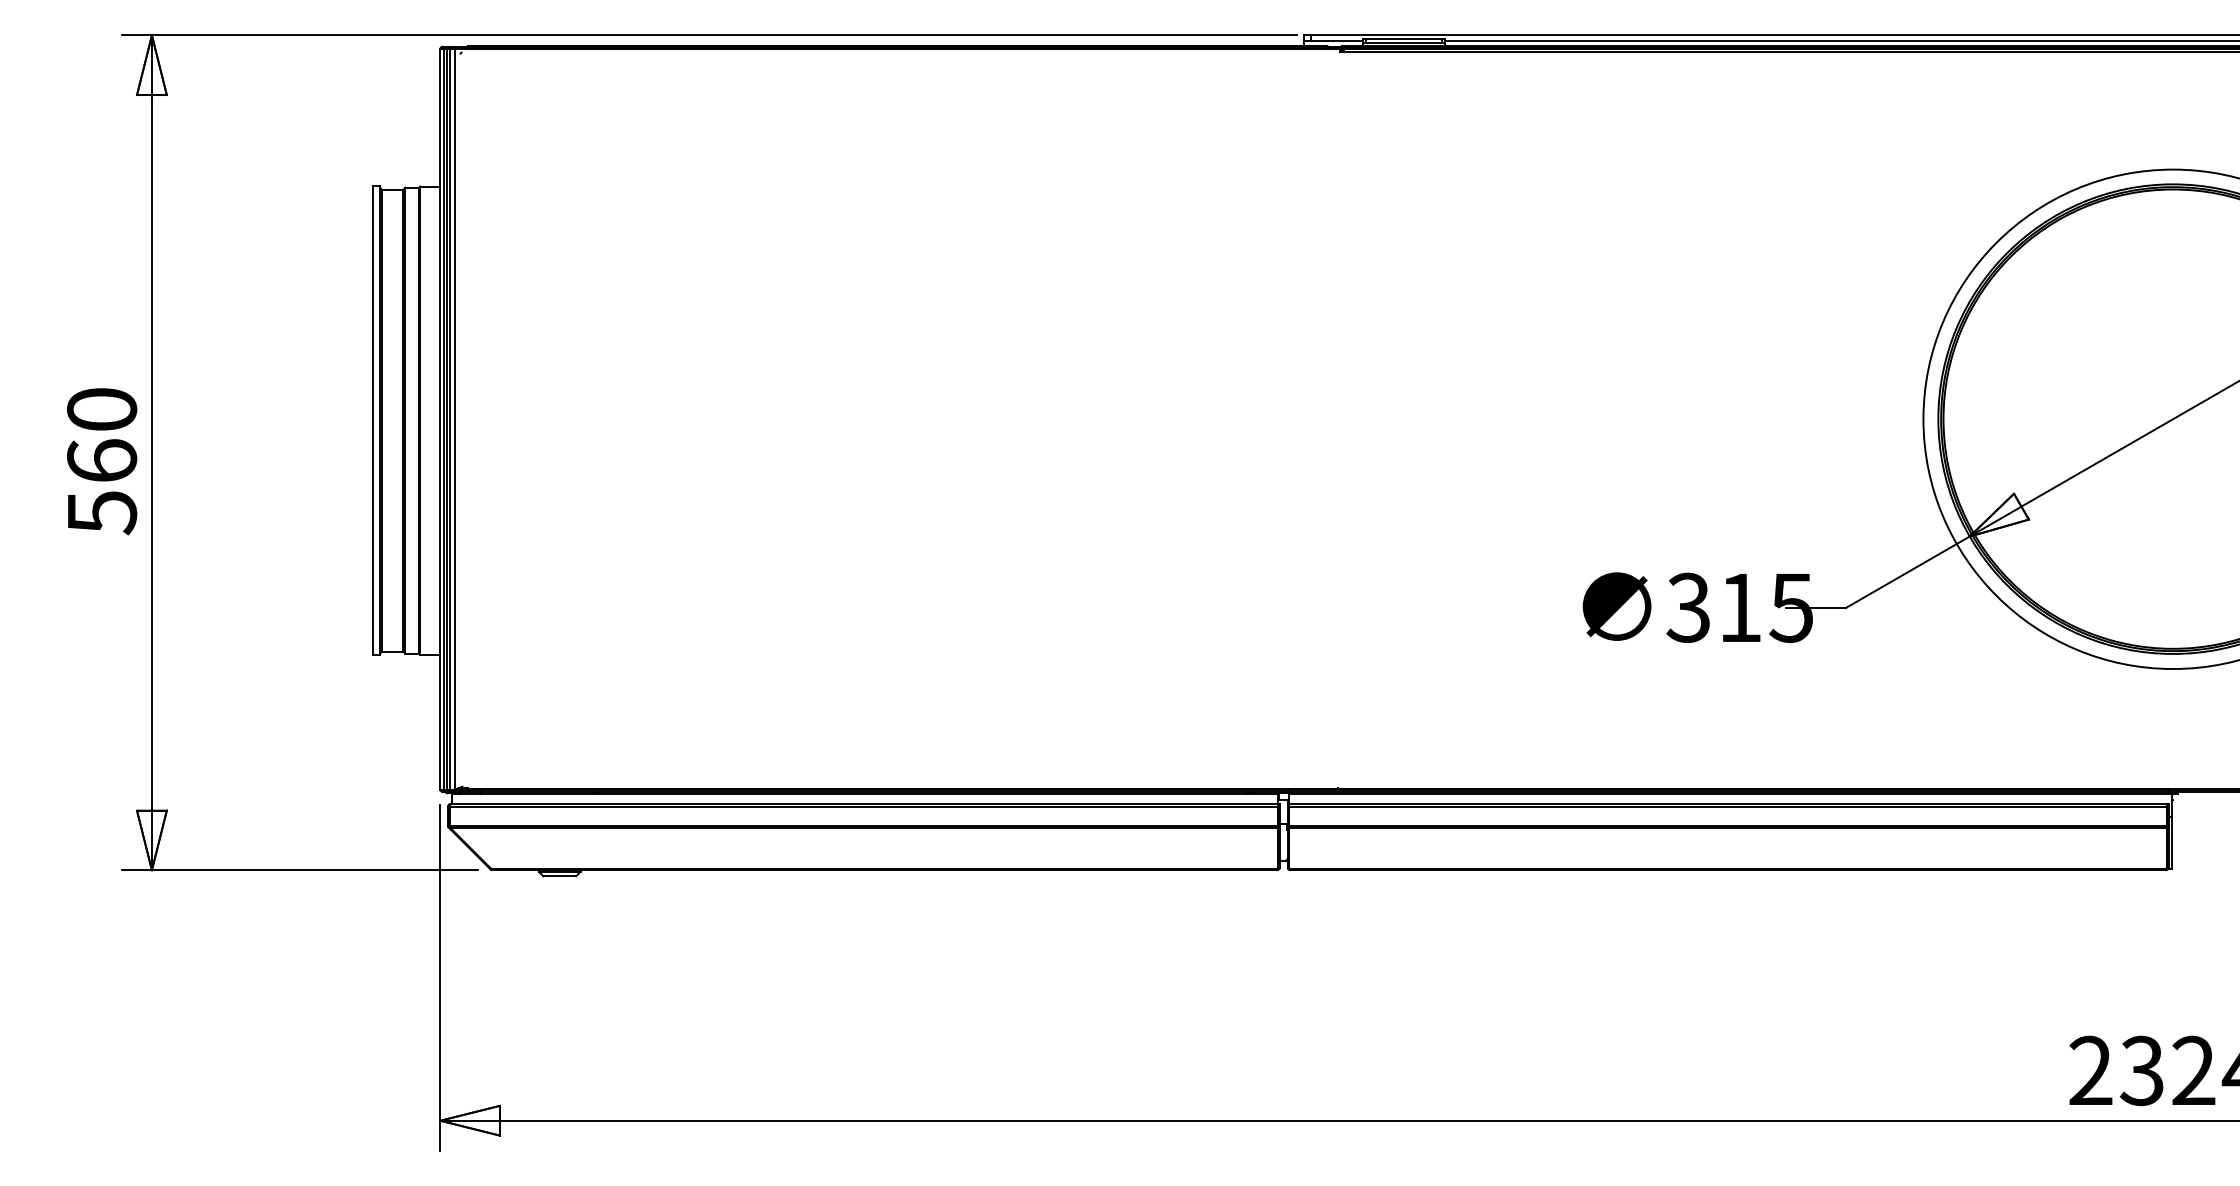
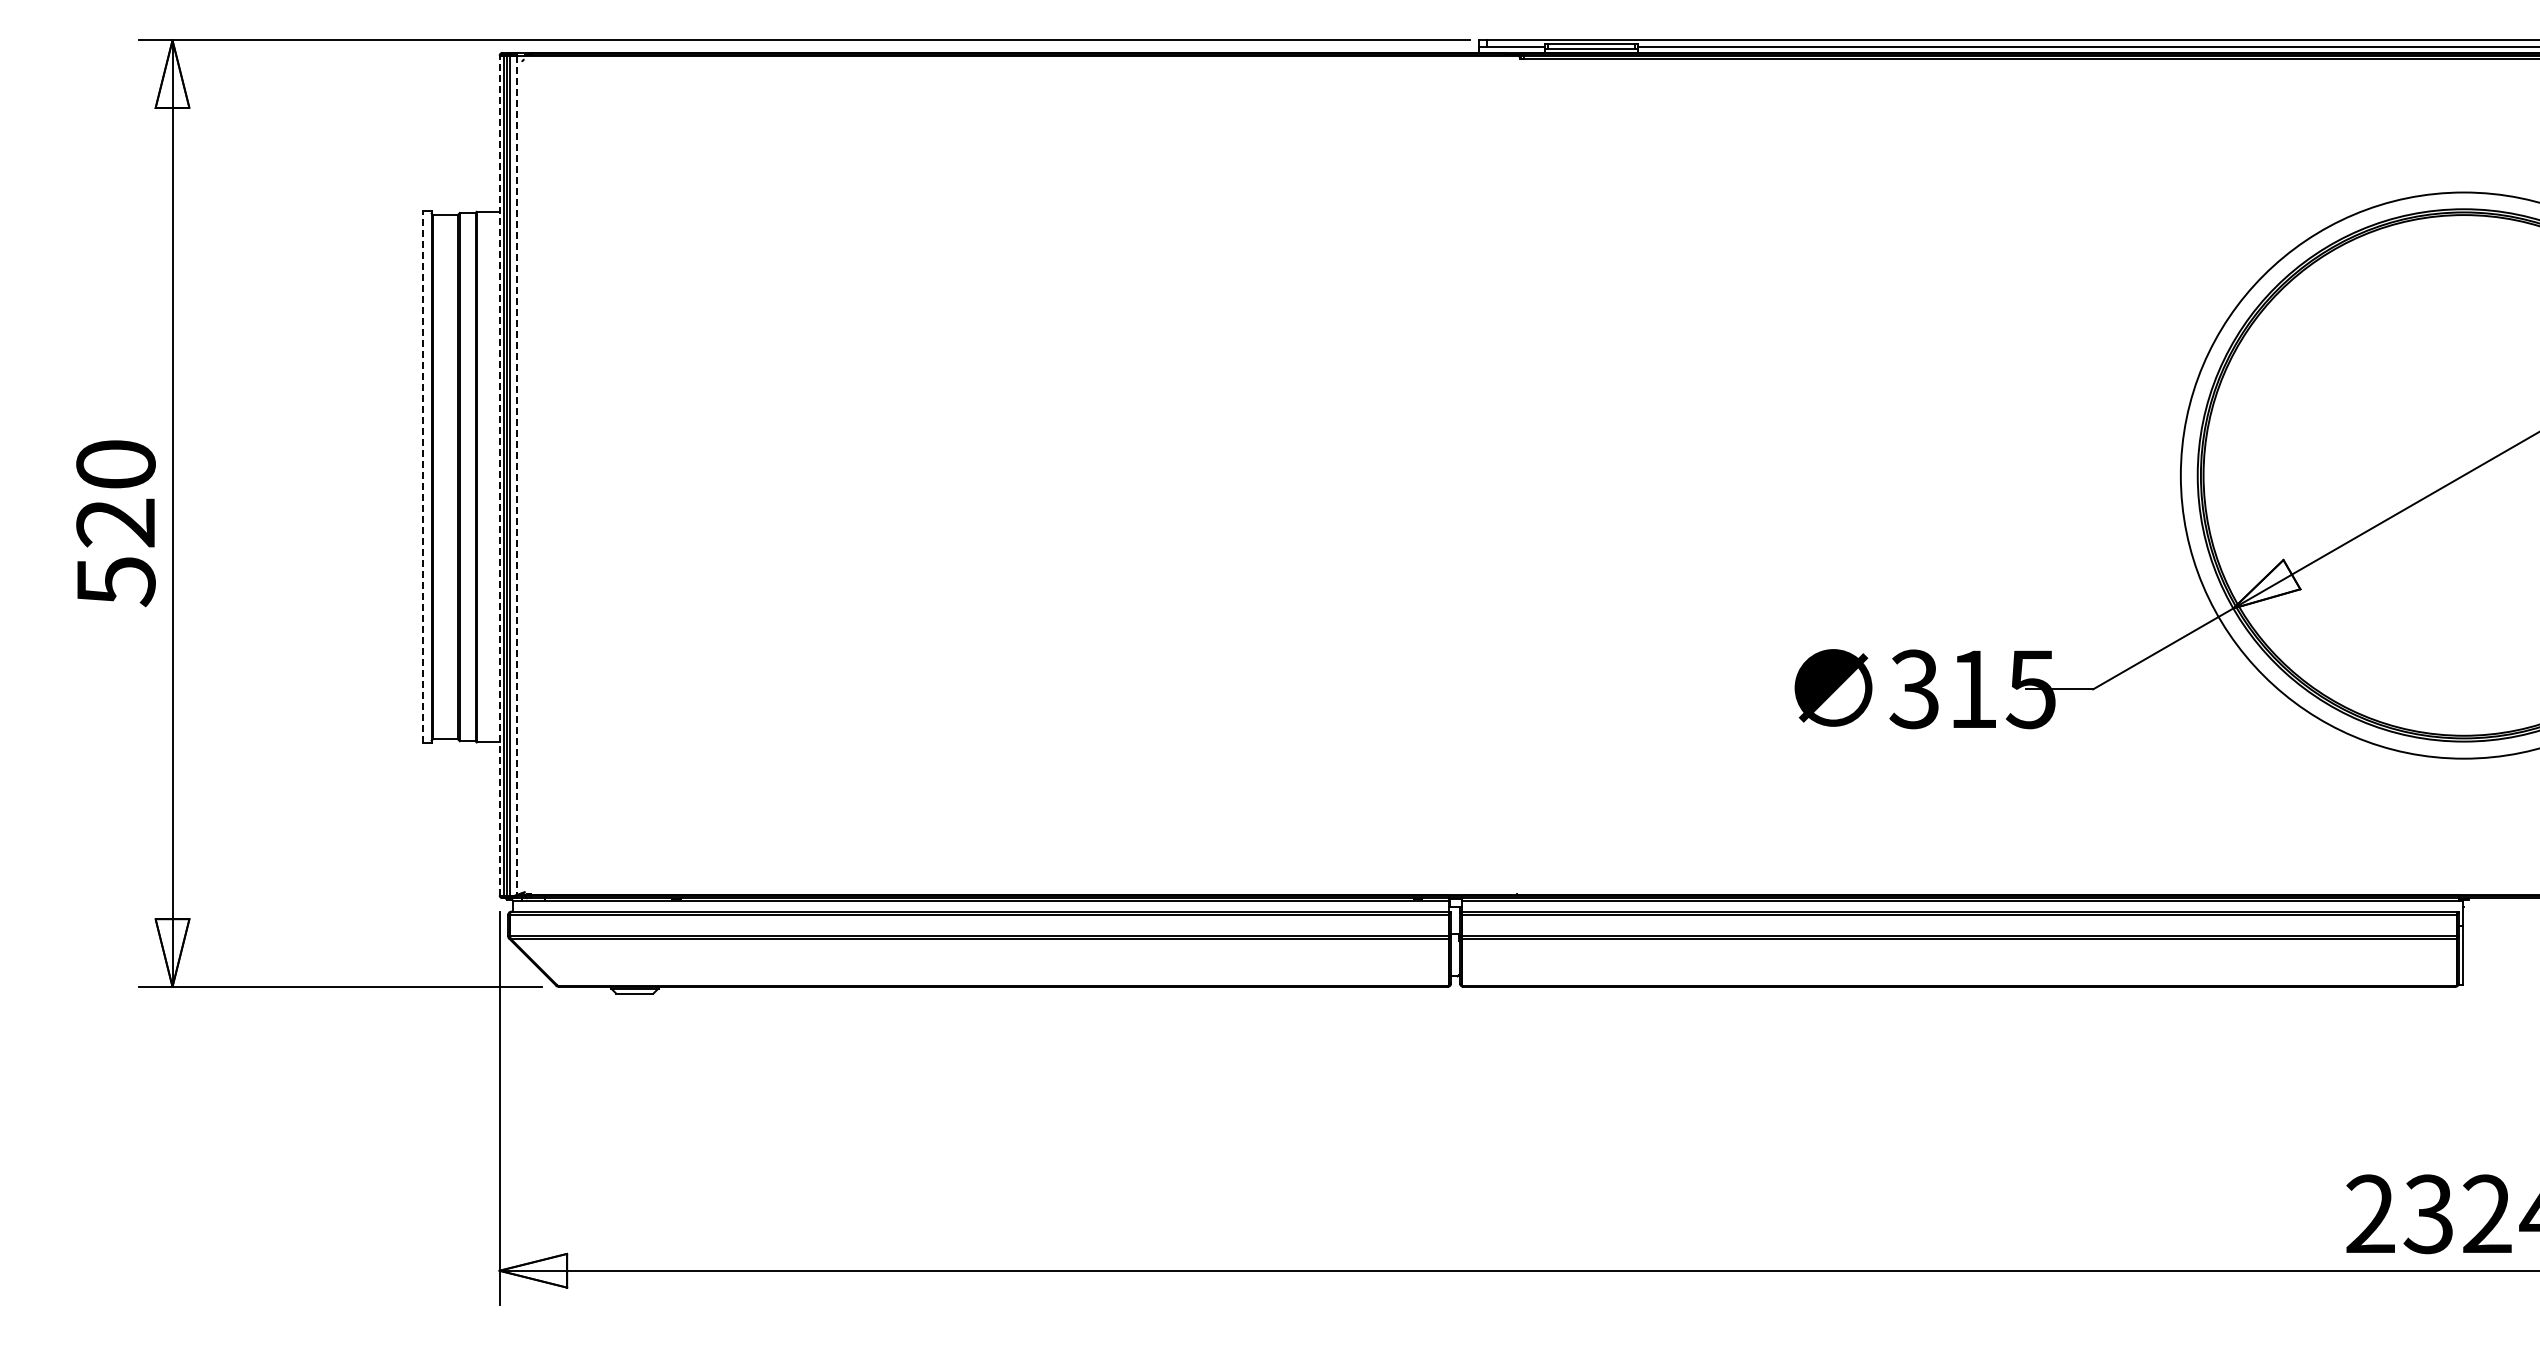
line: (440, 419) -> (499, 475), solid -> dashed
line: (455, 419) -> (516, 475), solid -> dashed
line: (373, 420) -> (423, 476), solid -> dashed
text: (101, 460) -> (115, 522), 560 -> 520

